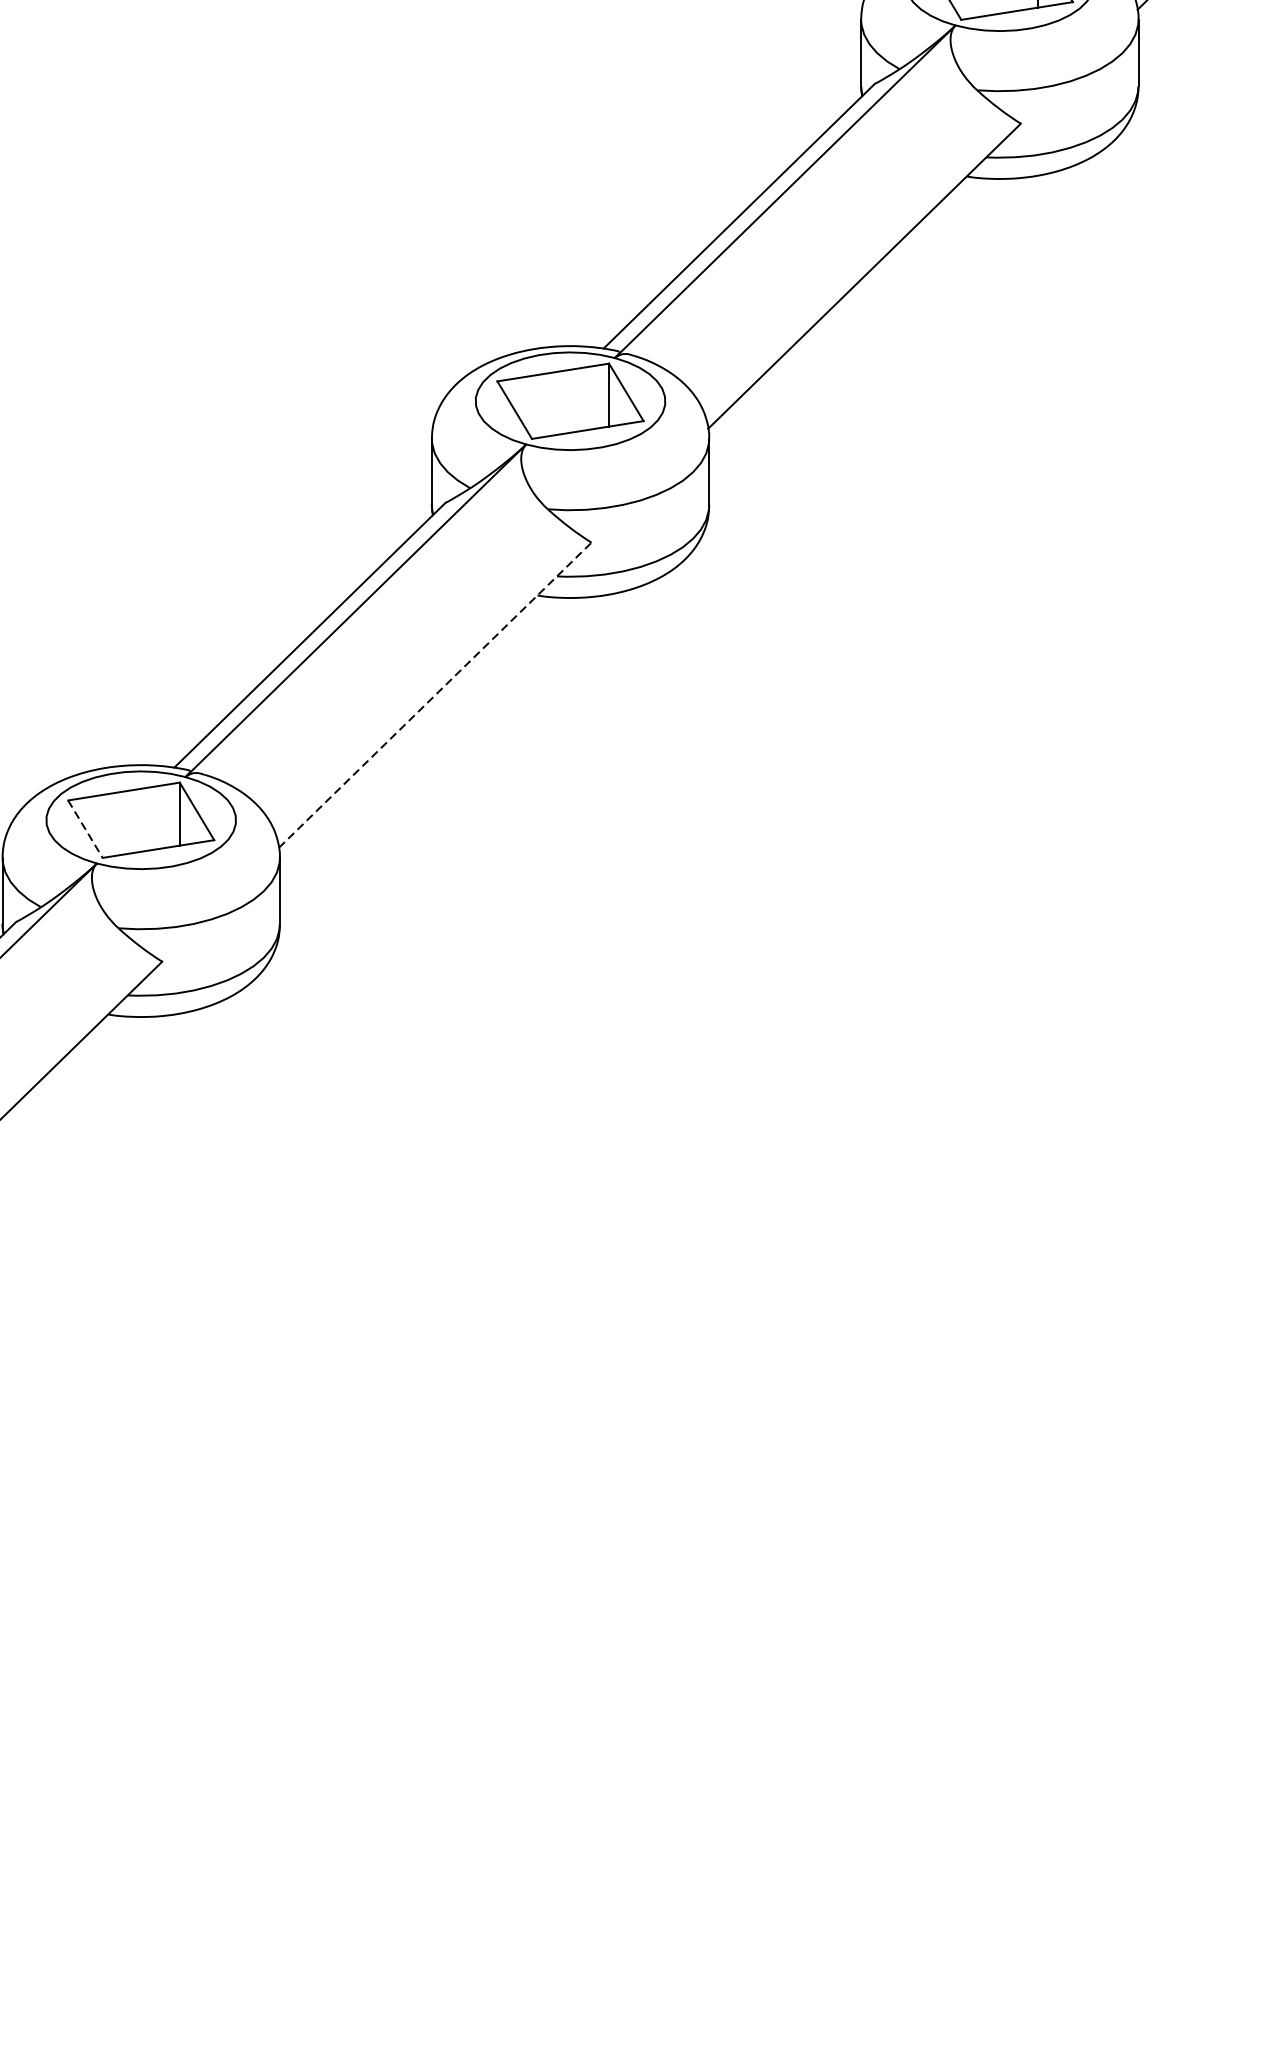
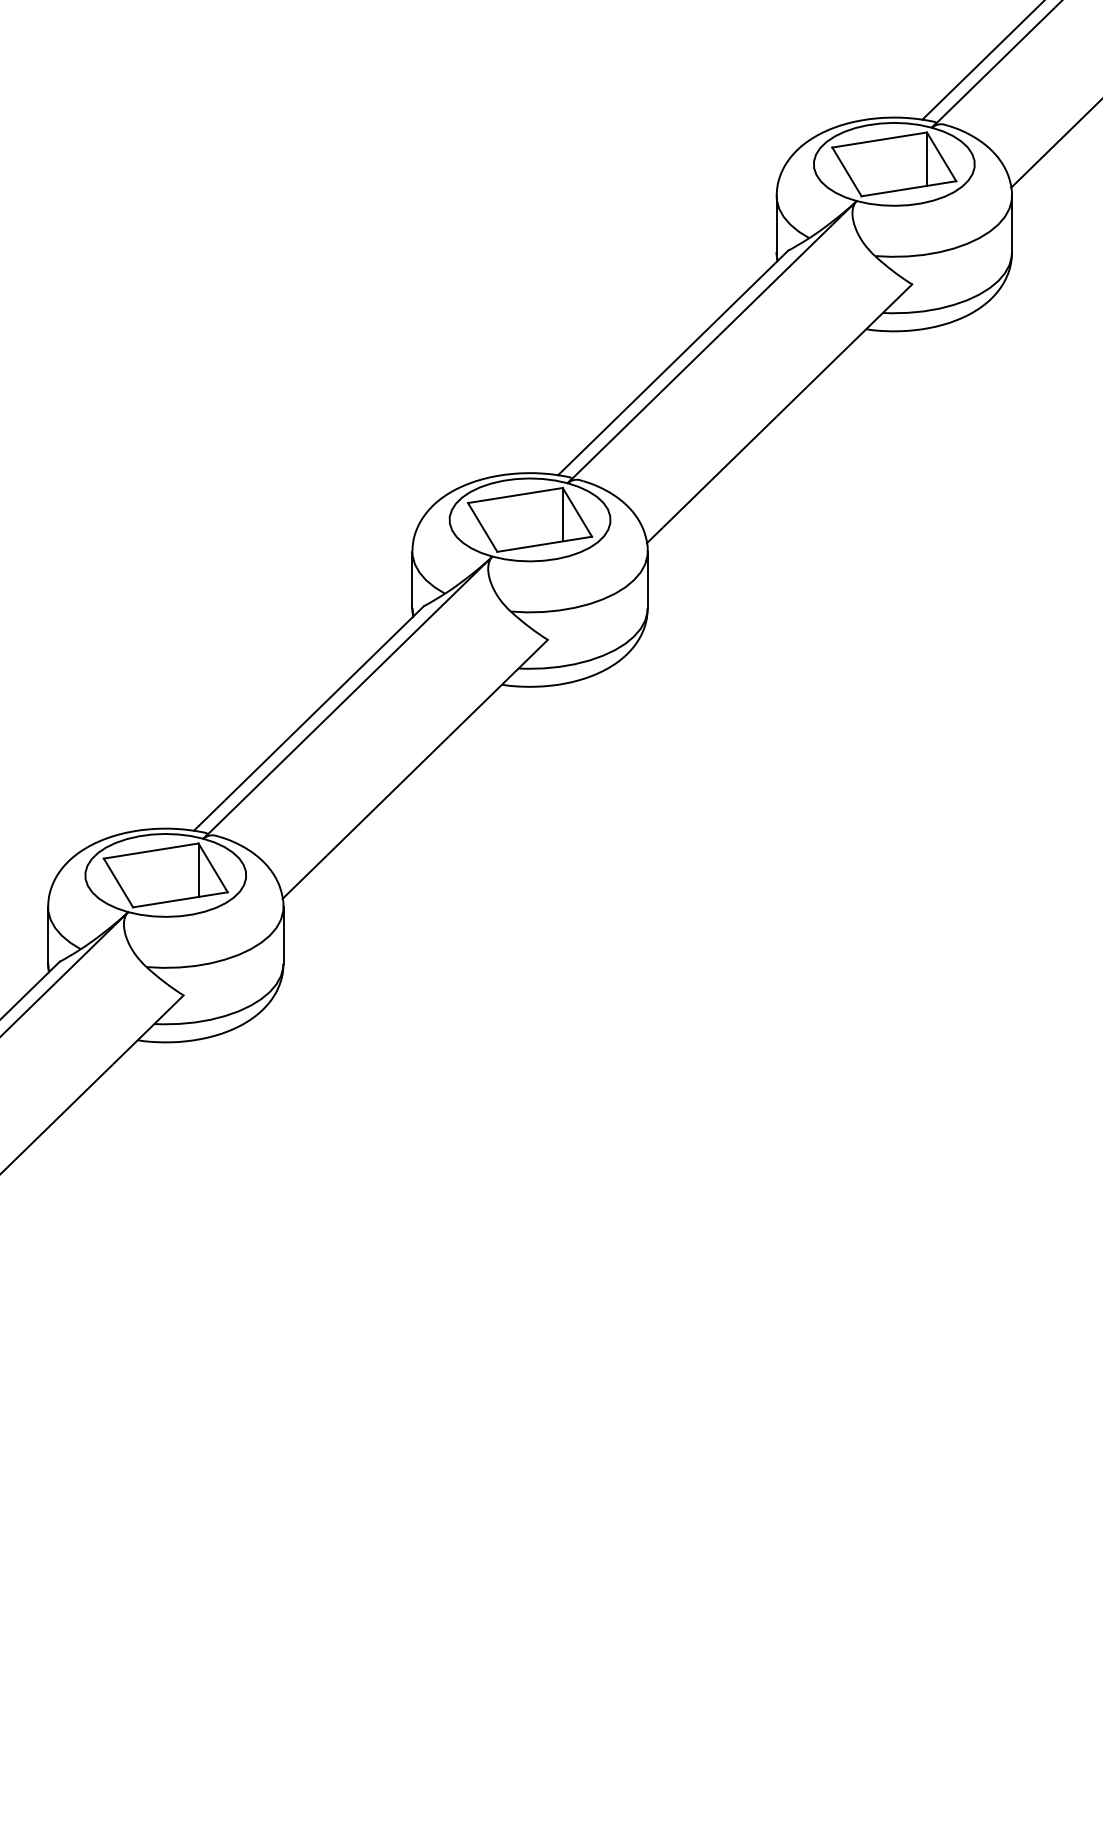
line: (435, 695) -> (415, 769), dashed -> solid
line: (85, 829) -> (118, 883), dashed -> solid

